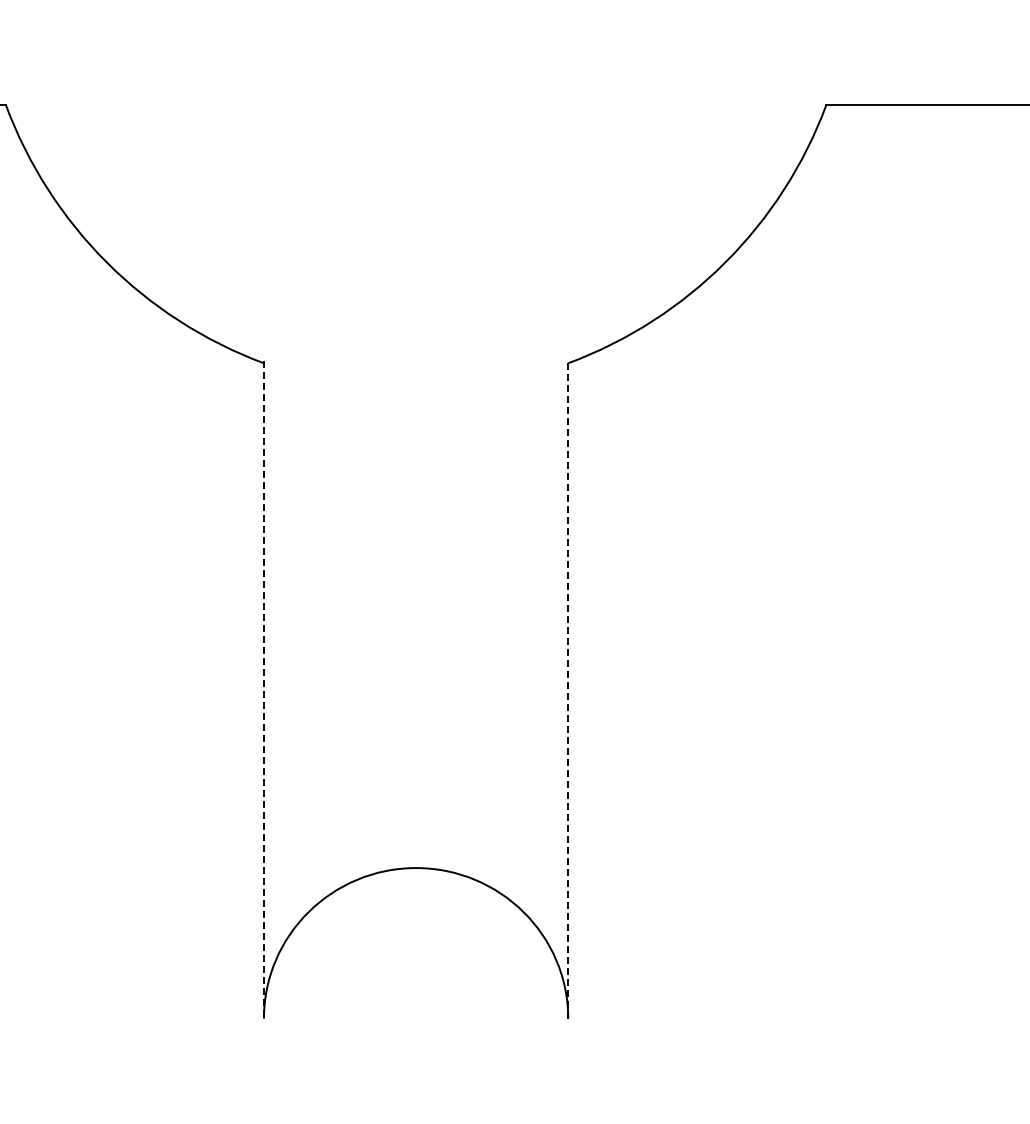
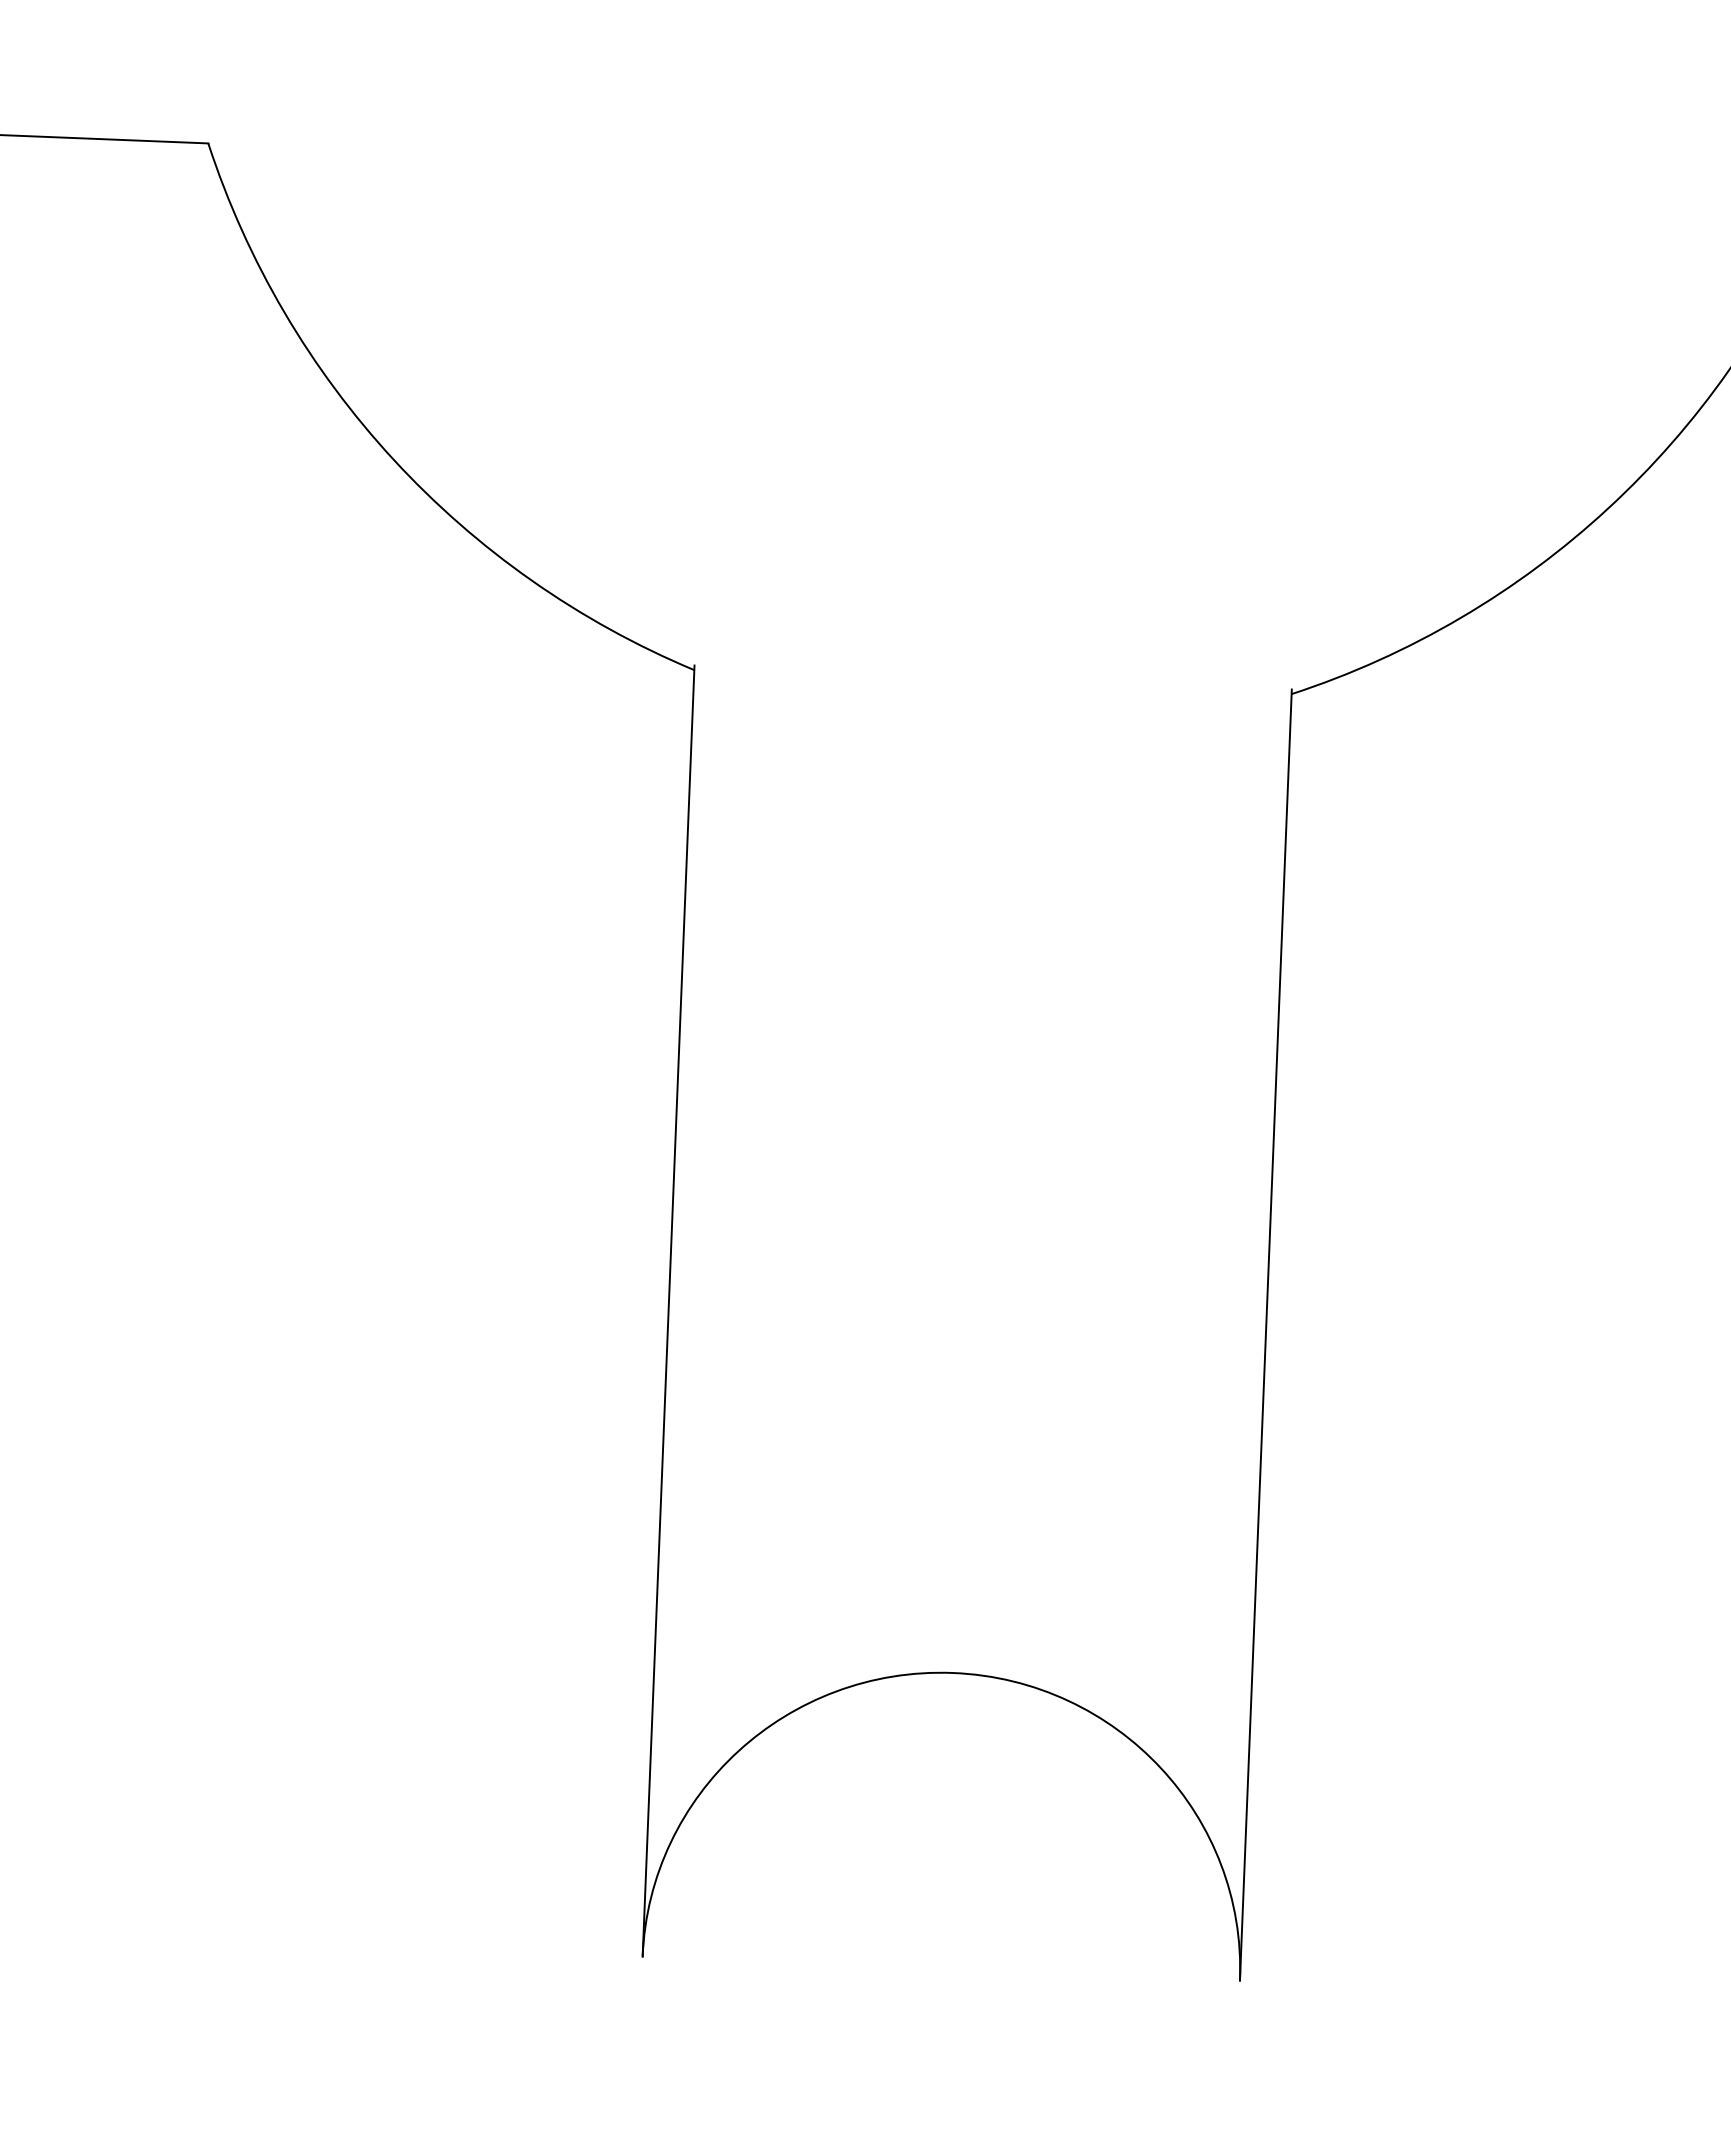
line: (263, 689) -> (667, 1310), dashed -> solid
line: (568, 689) -> (1266, 1334), dashed -> solid

